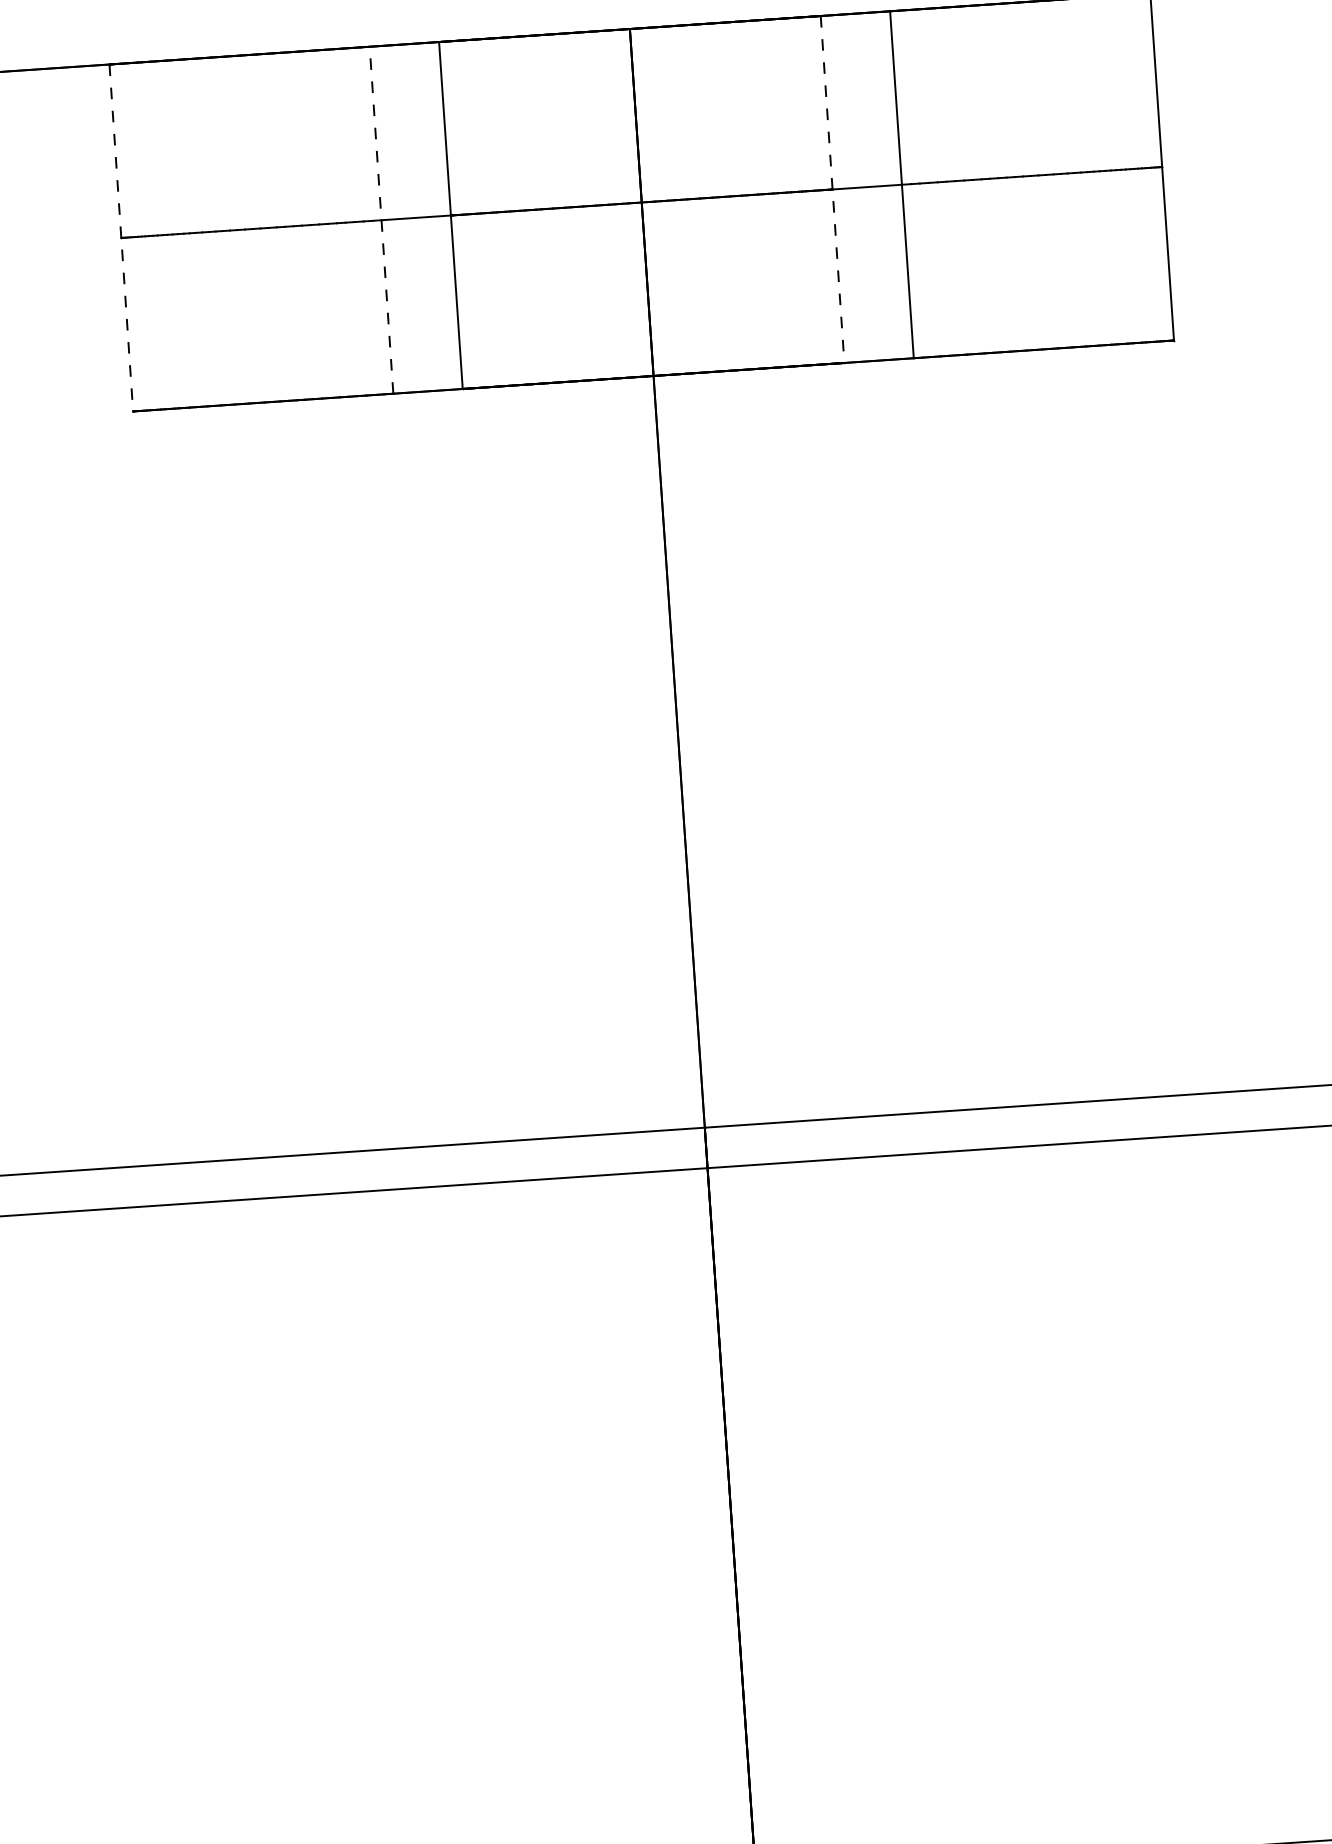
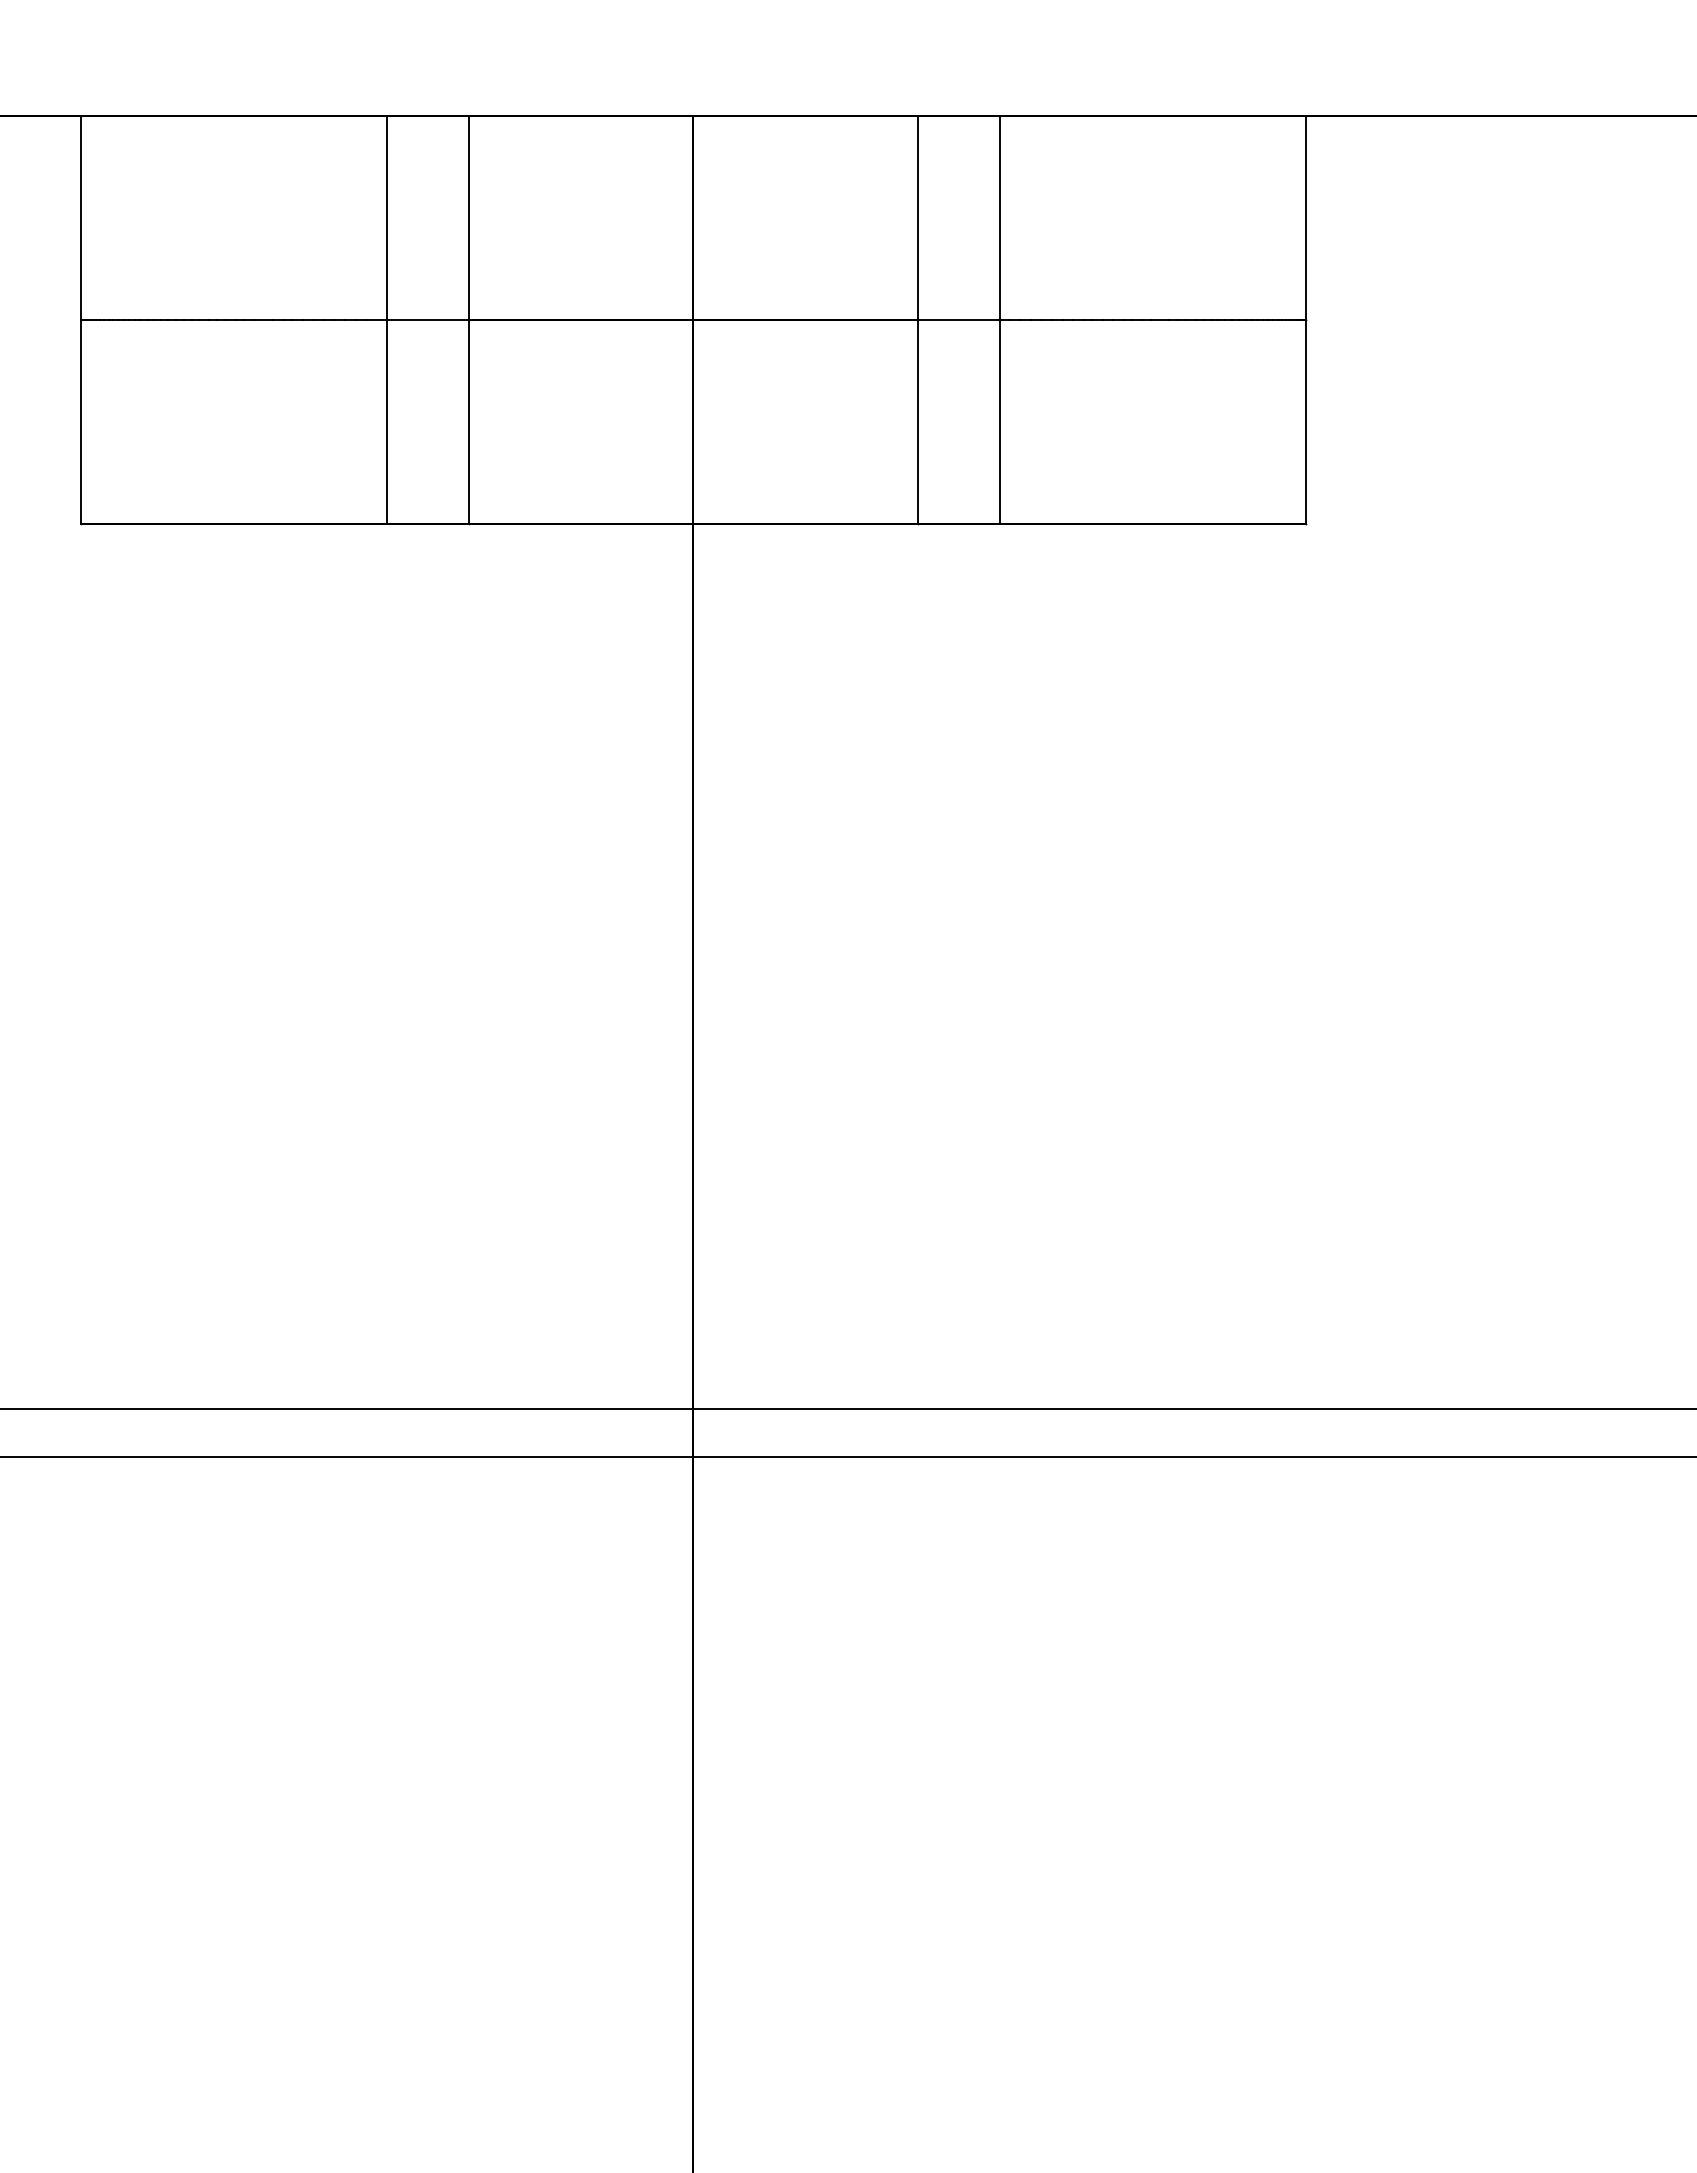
line: (832, 190) -> (917, 320), dashed -> solid
line: (381, 219) -> (386, 319), dashed -> solid
line: (121, 238) -> (80, 320), dashed -> solid

